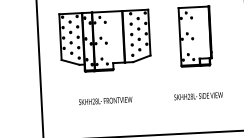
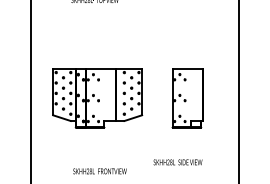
text: (198, 96) -> (177, 162), moved
text: (105, 101) -> (99, 171), moved

